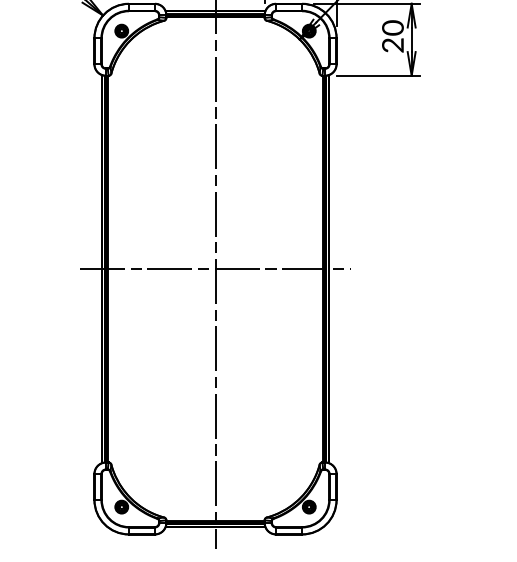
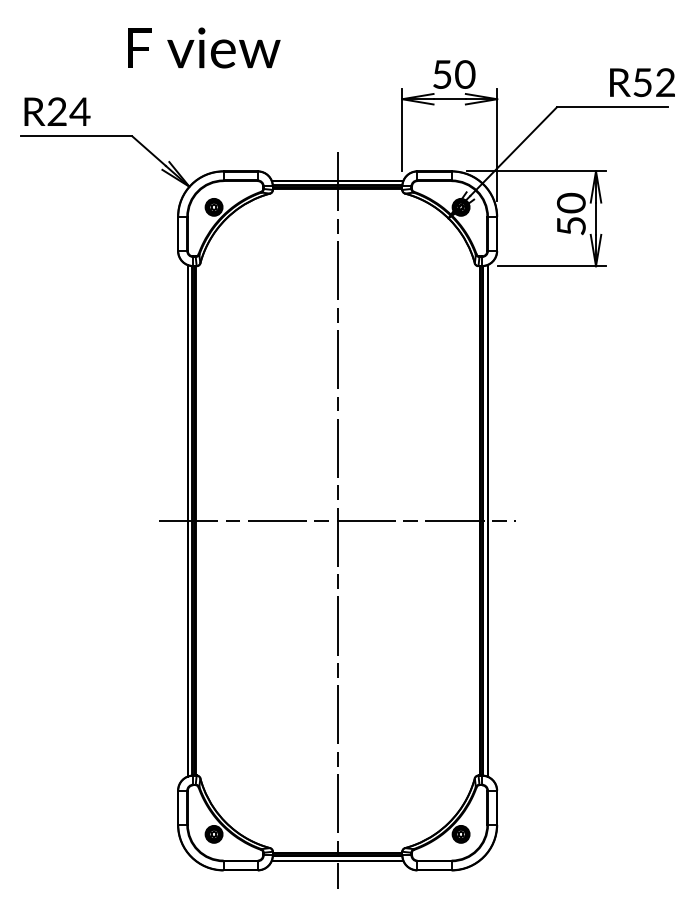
text: (392, 44) -> (570, 225), 20 -> 50

